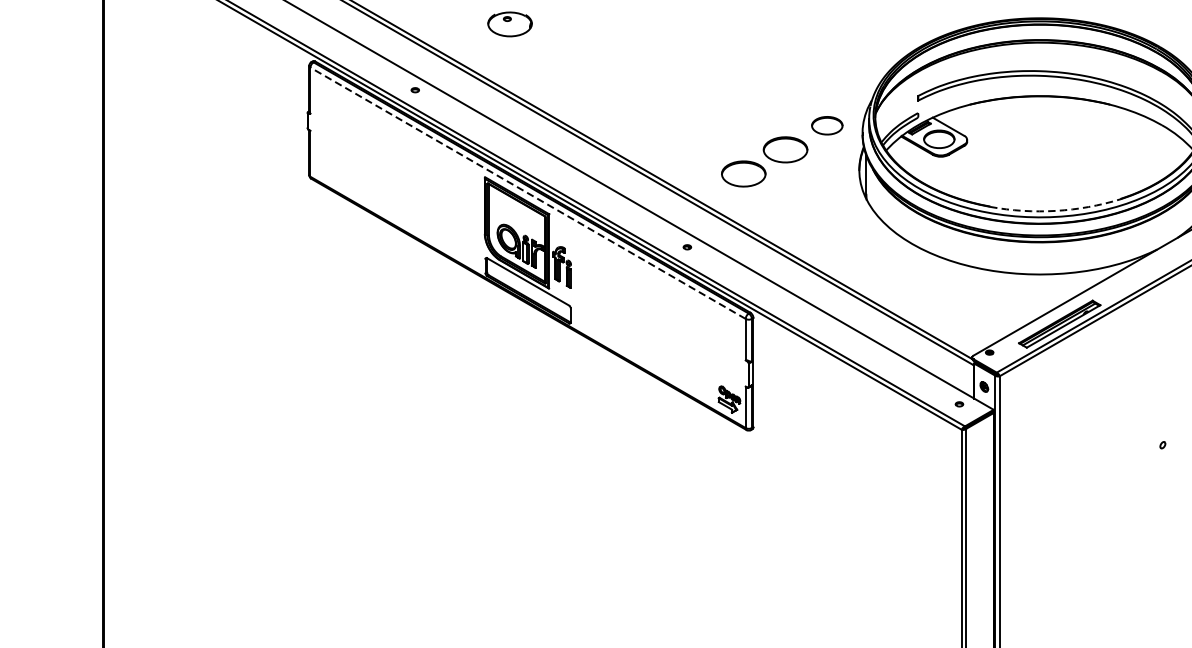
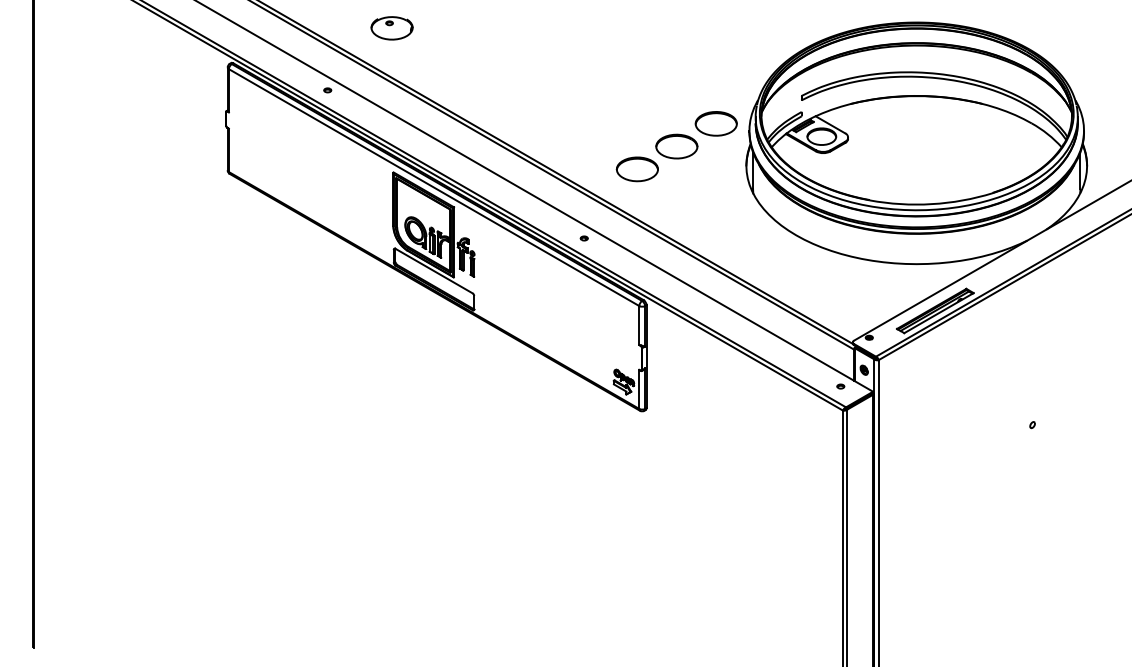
part: (509, 24) -> (391, 28), moved
part: (826, 125) -> (715, 123), size x1.43
line: (528, 193) -> (434, 187), dashed -> solid
arc: (1055, 211) -> (931, 204), dashed -> solid

